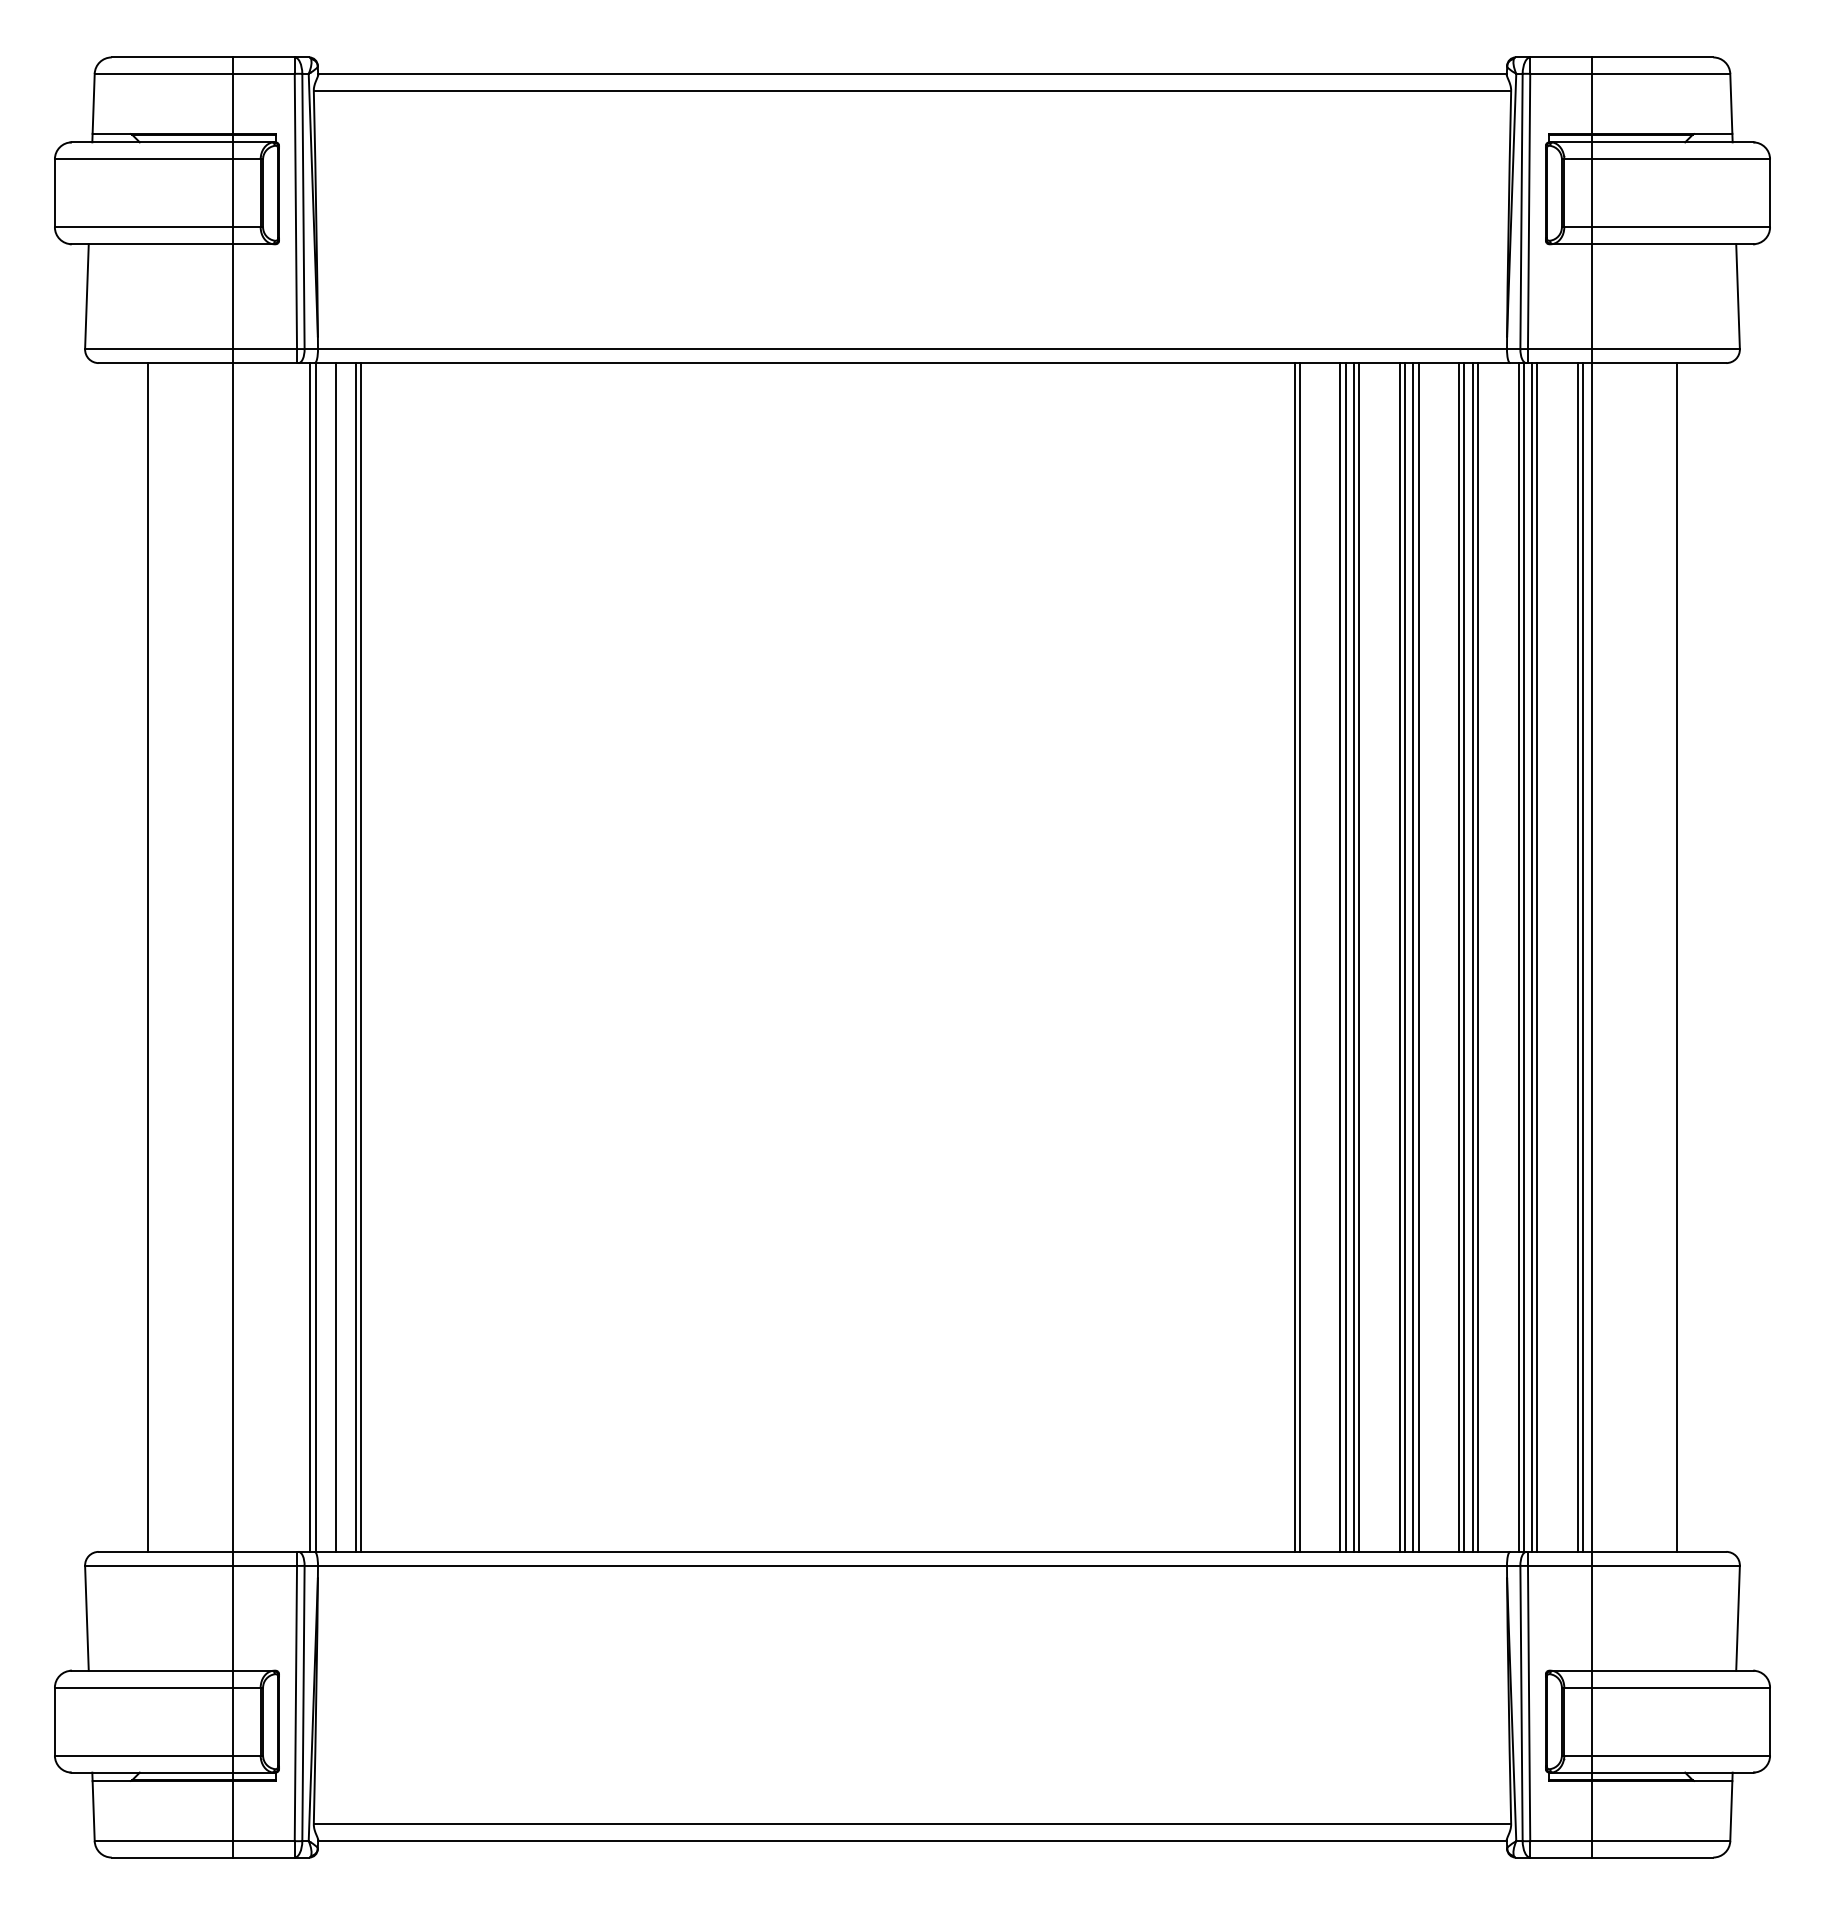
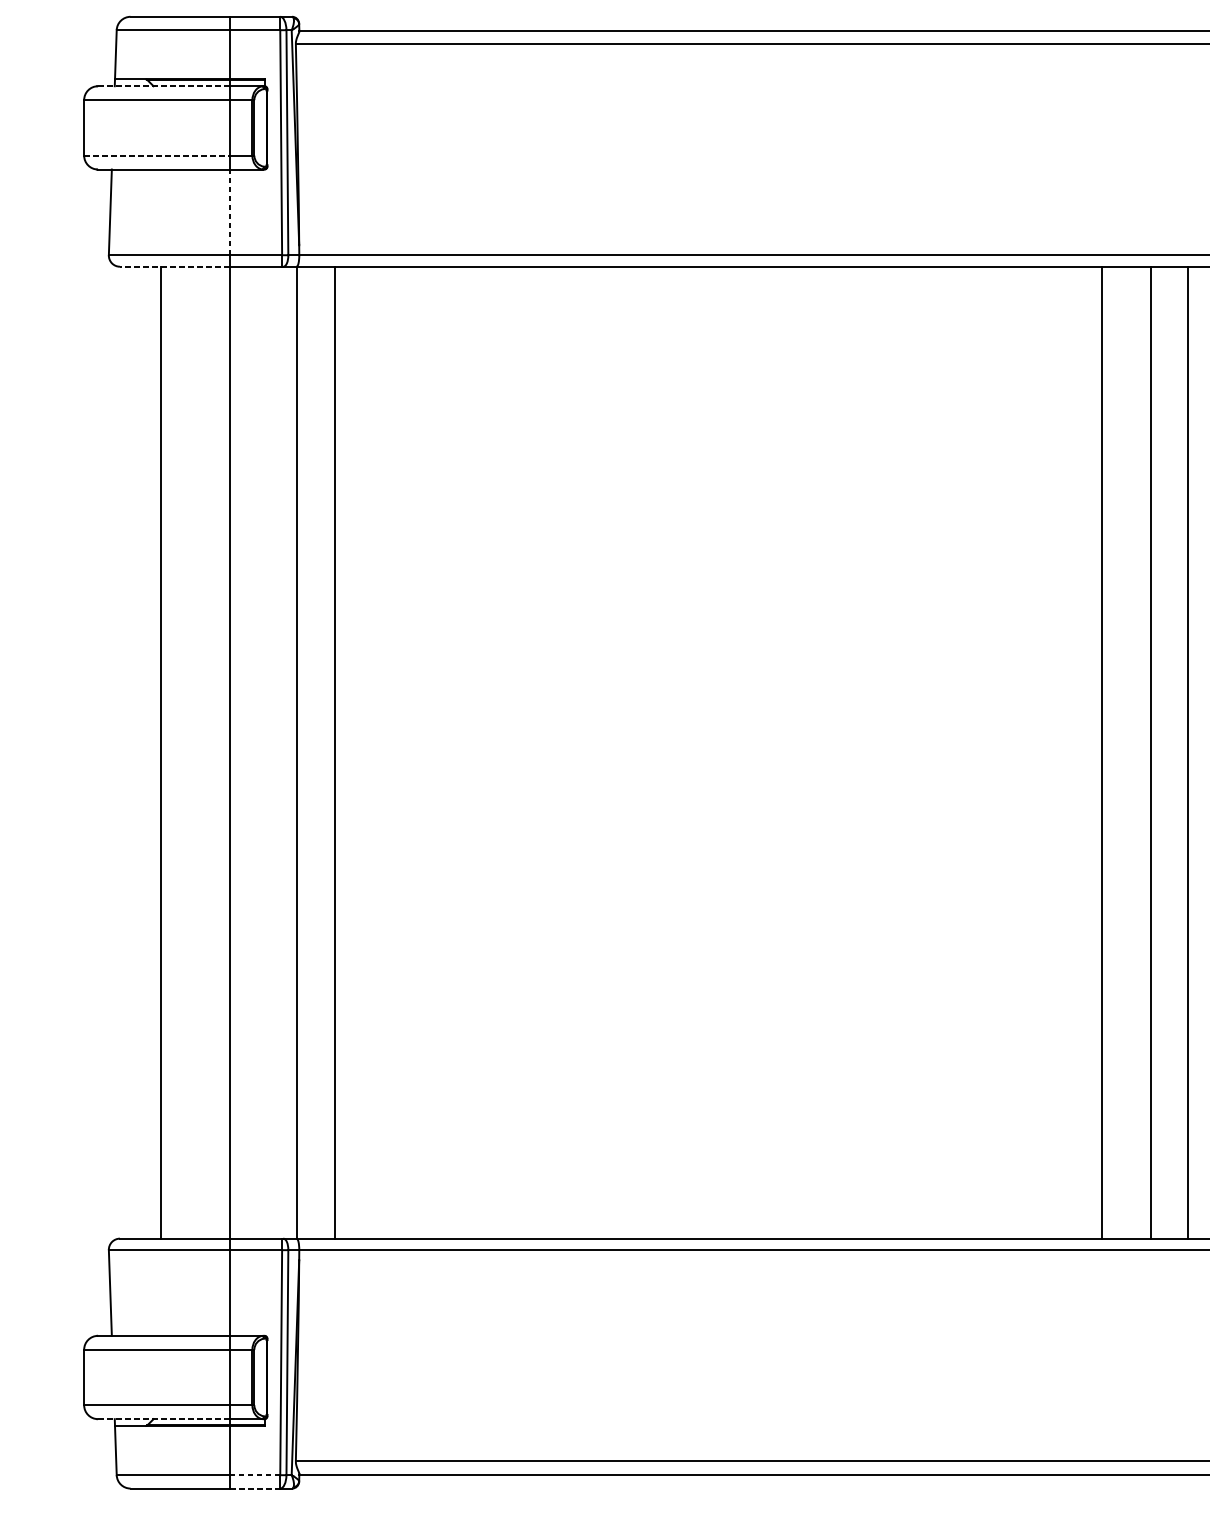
line: (152, 142) -> (163, 86), solid -> dashed
line: (144, 227) -> (157, 155), solid -> dashed
line: (233, 296) -> (230, 212), solid -> dashed
line: (165, 363) -> (174, 267), solid -> dashed
line: (310, 957) -> (293, 752), removed
line: (335, 957) -> (313, 752), removed
line: (356, 957) -> (330, 752), removed
line: (1294, 957) -> (1097, 752), removed
line: (1340, 957) -> (1135, 752), removed
line: (1345, 957) -> (1139, 752), removed
line: (1354, 957) -> (1146, 752), removed
line: (1399, 957) -> (1183, 752), removed
line: (1413, 957) -> (1194, 752), removed
line: (1418, 957) -> (1199, 752), removed
line: (152, 1772) -> (163, 1419), solid -> dashed
line: (263, 1841) -> (254, 1475), solid -> dashed
line: (263, 1857) -> (254, 1488), solid -> dashed

